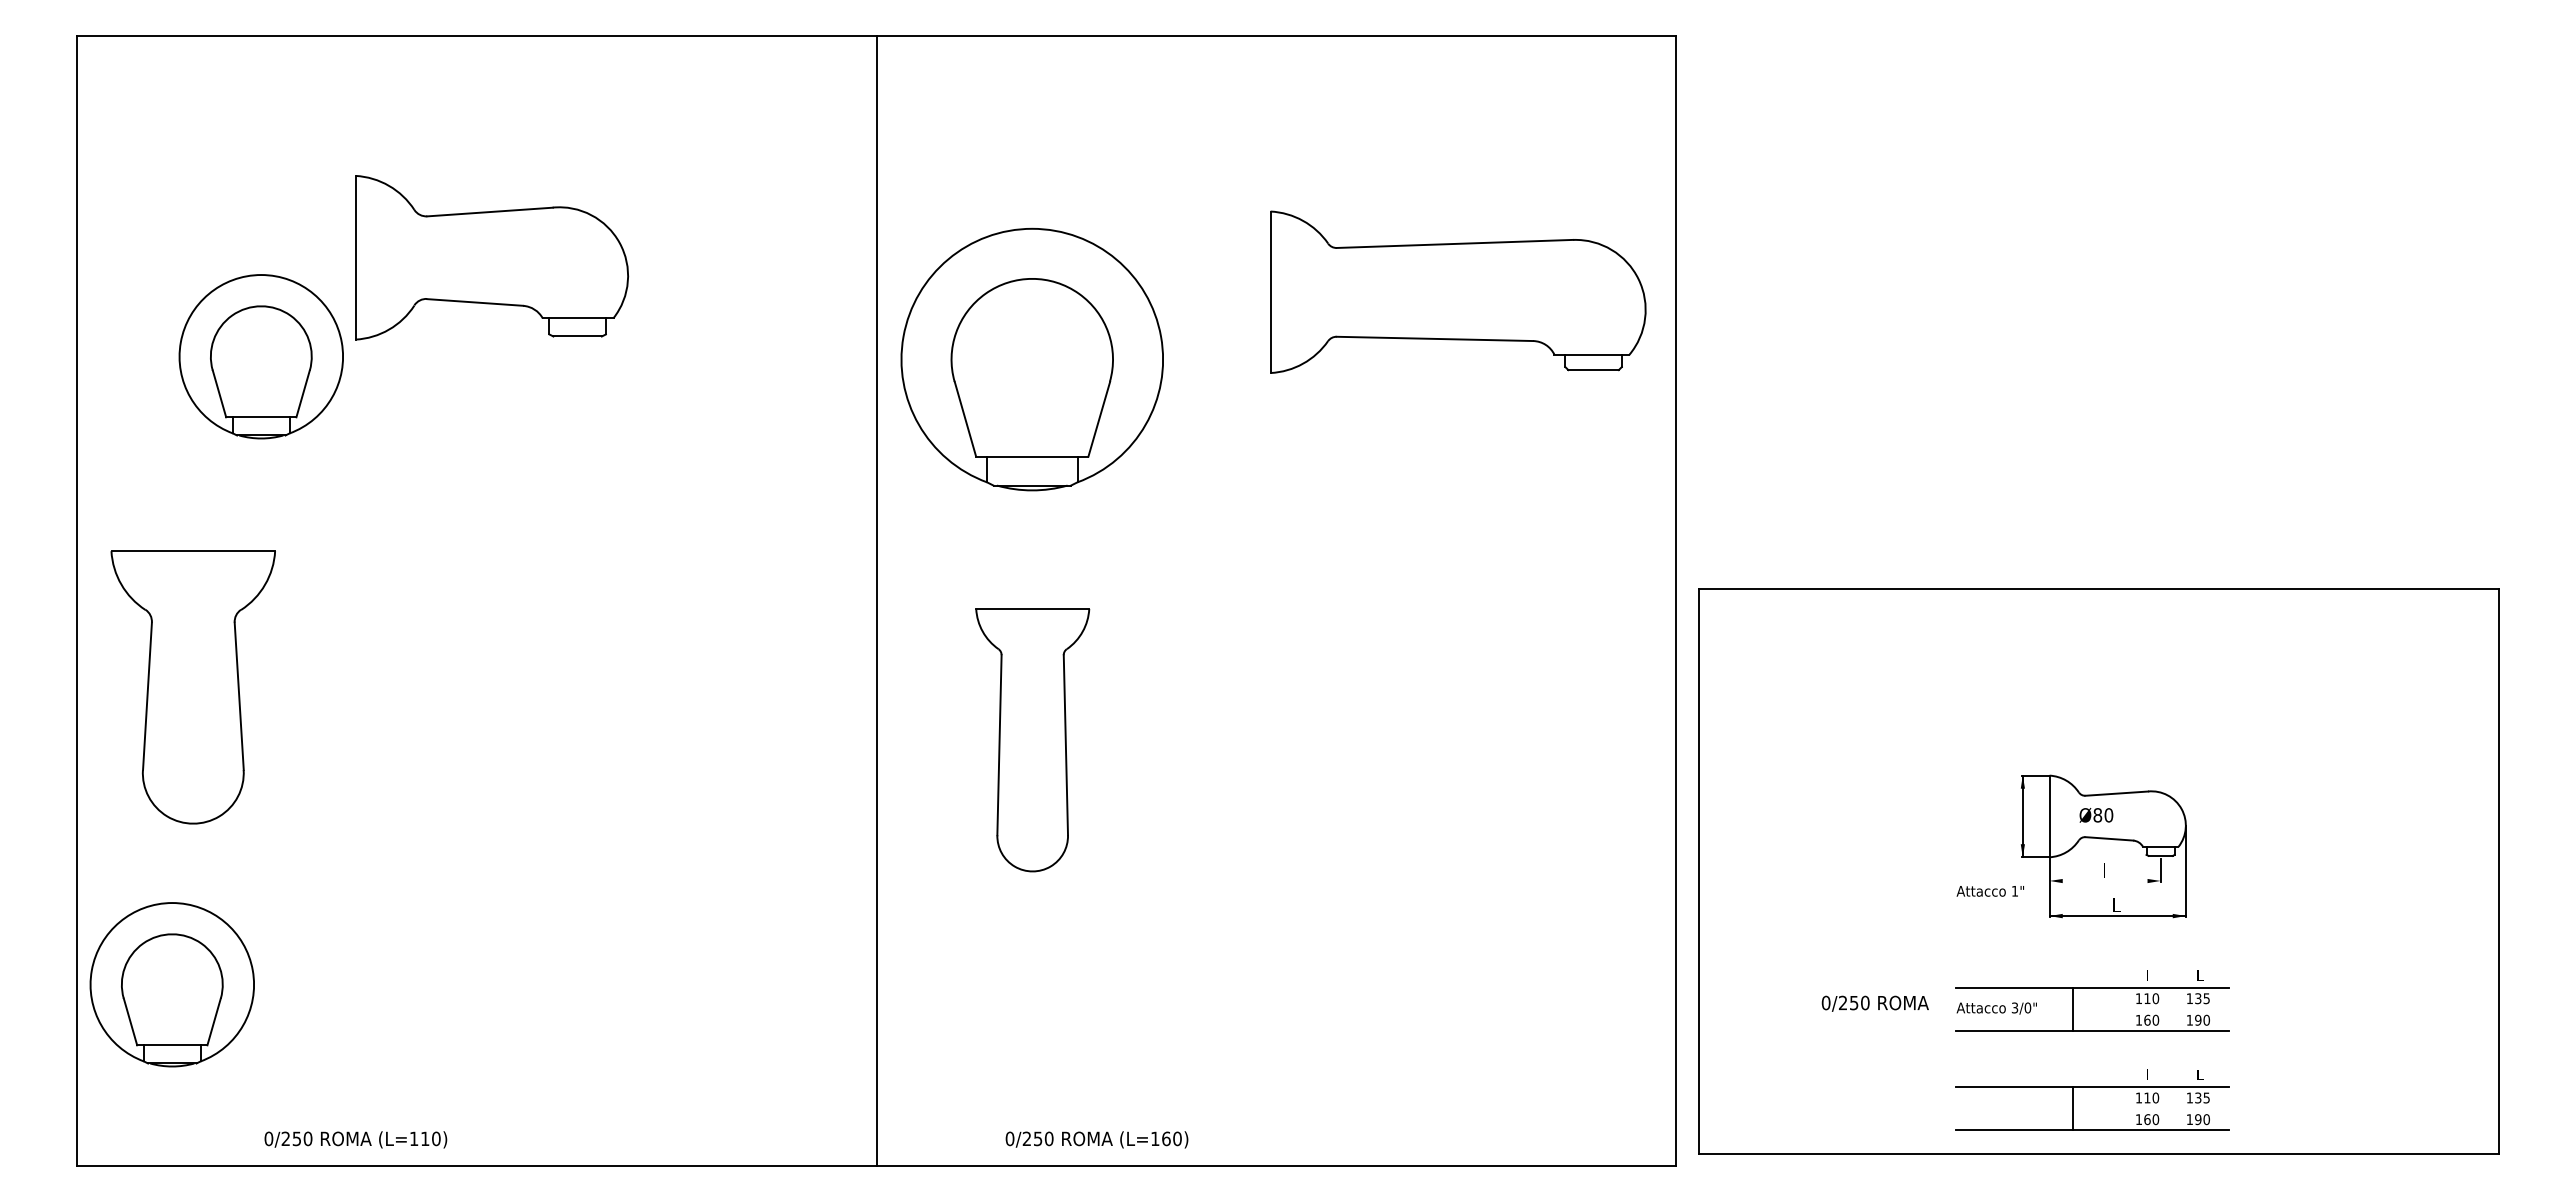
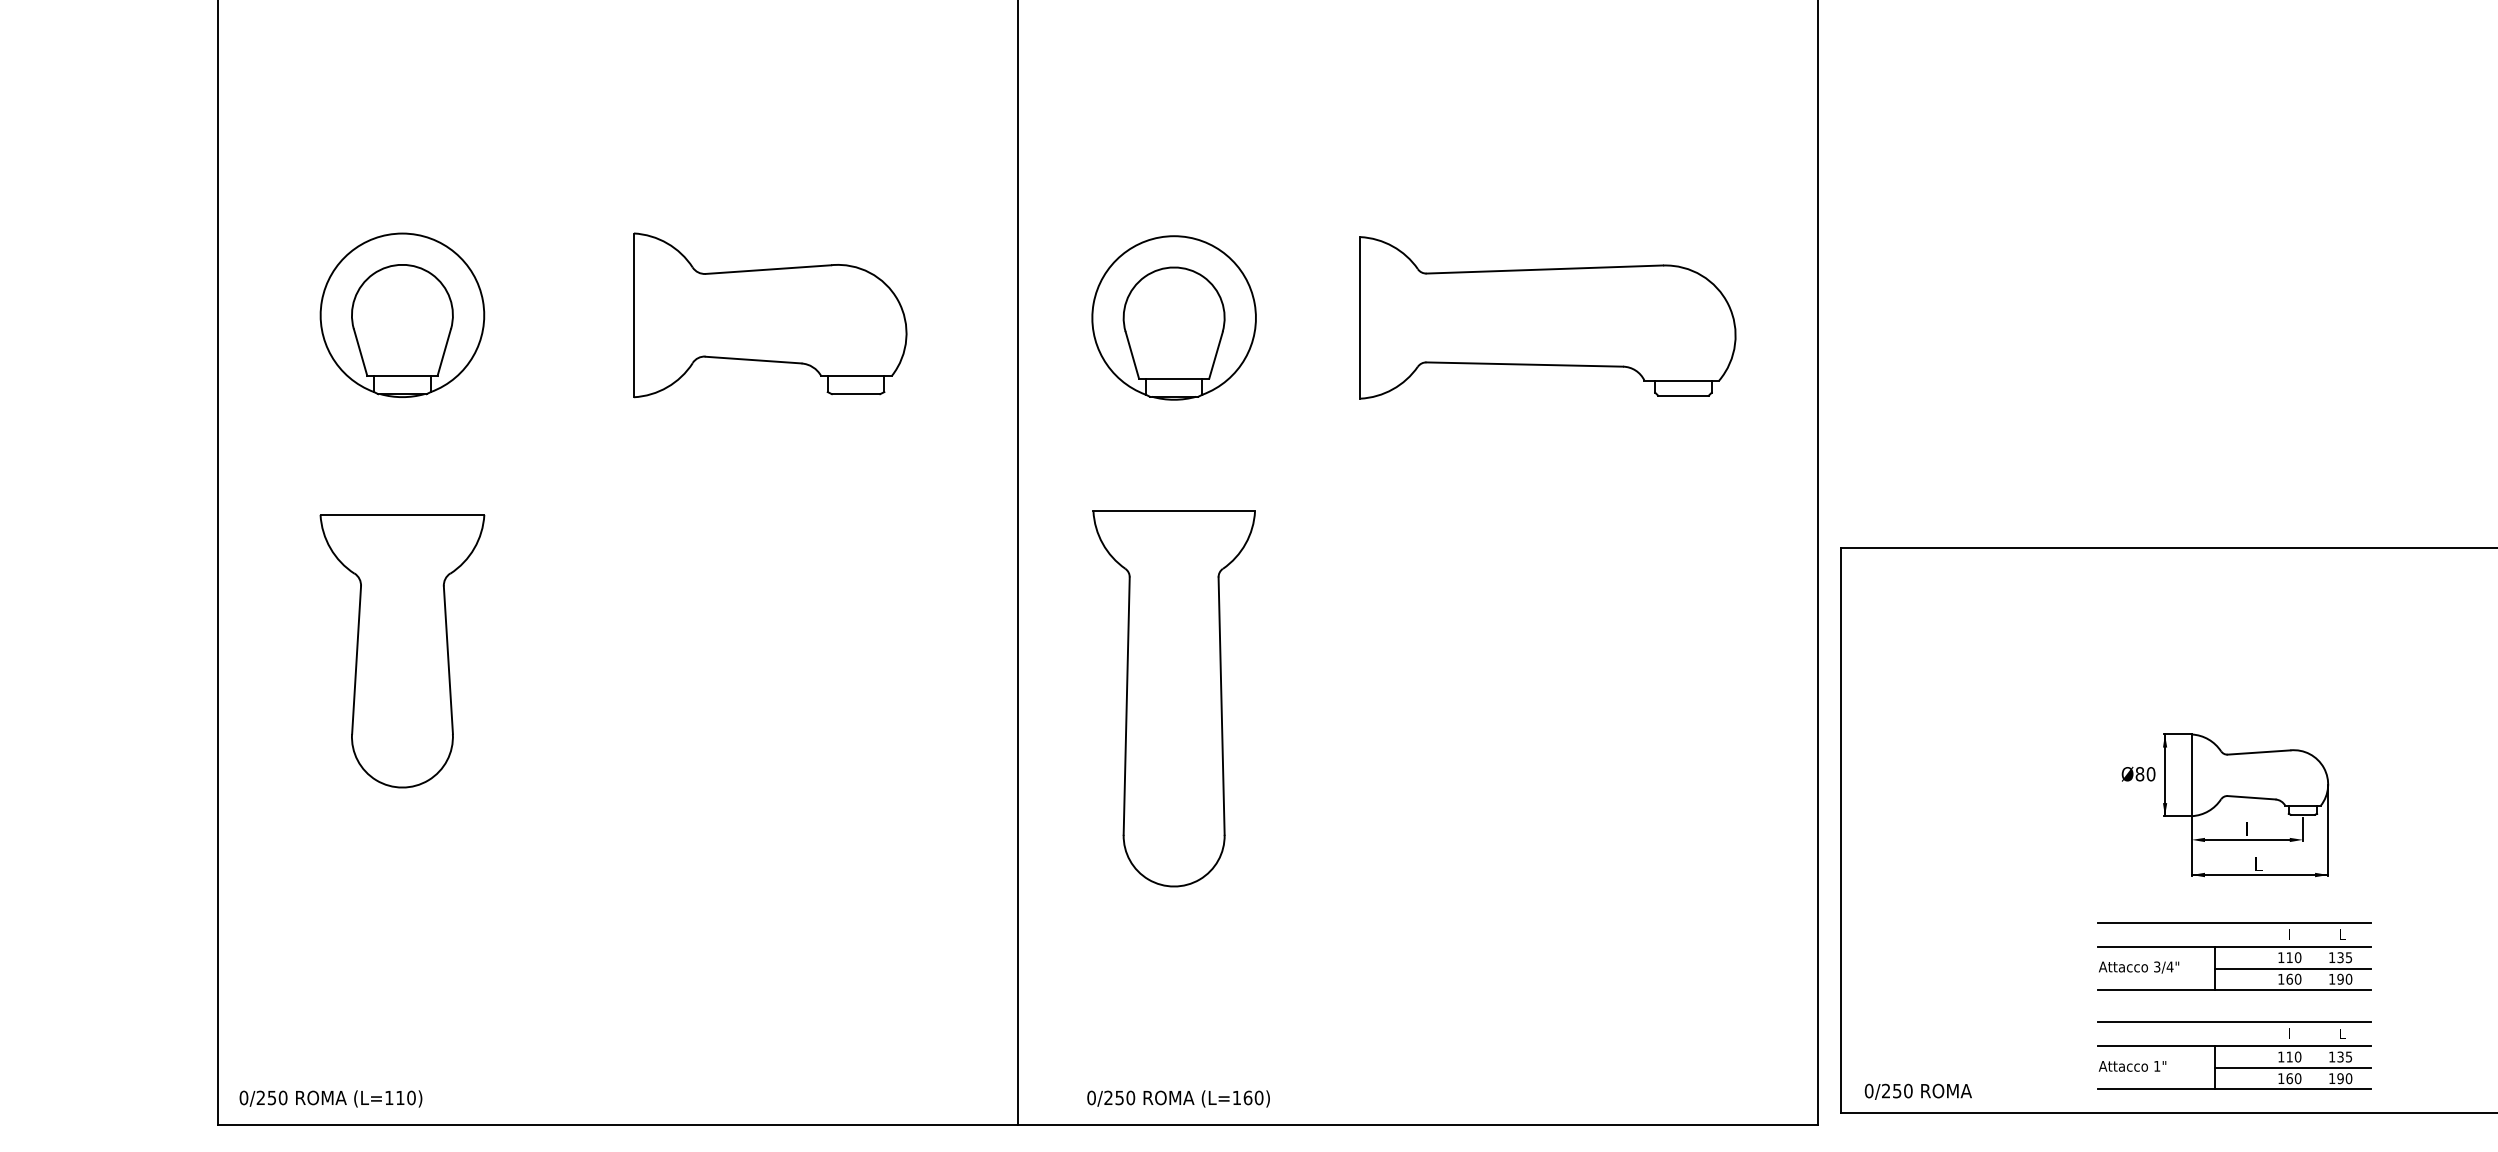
part: (492, 257) -> (770, 315), moved
part: (1458, 291) -> (1548, 317), moved
part: (1032, 358) -> (1174, 317), size x0.62
part: (192, 687) -> (401, 651), moved
part: (1032, 740) -> (1174, 699), size x1.43
text: (2096, 815) -> (2138, 774), moved
line: (2107, 880) -> (2249, 839), added
text: (1989, 891) -> (2131, 1066), moved
line: (2092, 964) -> (2234, 923), added
part: (171, 984) -> (312, 943), removed
text: (1874, 1003) -> (1917, 1091), moved
text: (2027, 1007) -> (2169, 966), 3/0" -> 3/4"
line: (2150, 1009) -> (2292, 968), added
line: (2092, 1063) -> (2234, 1022), added
line: (2150, 1109) -> (2292, 1068), added
text: (355, 1139) -> (330, 1098), moved
text: (1096, 1139) -> (1178, 1098), moved

